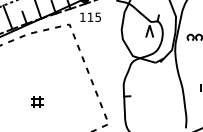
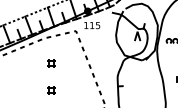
part: (37, 66) -> (51, 63), added

